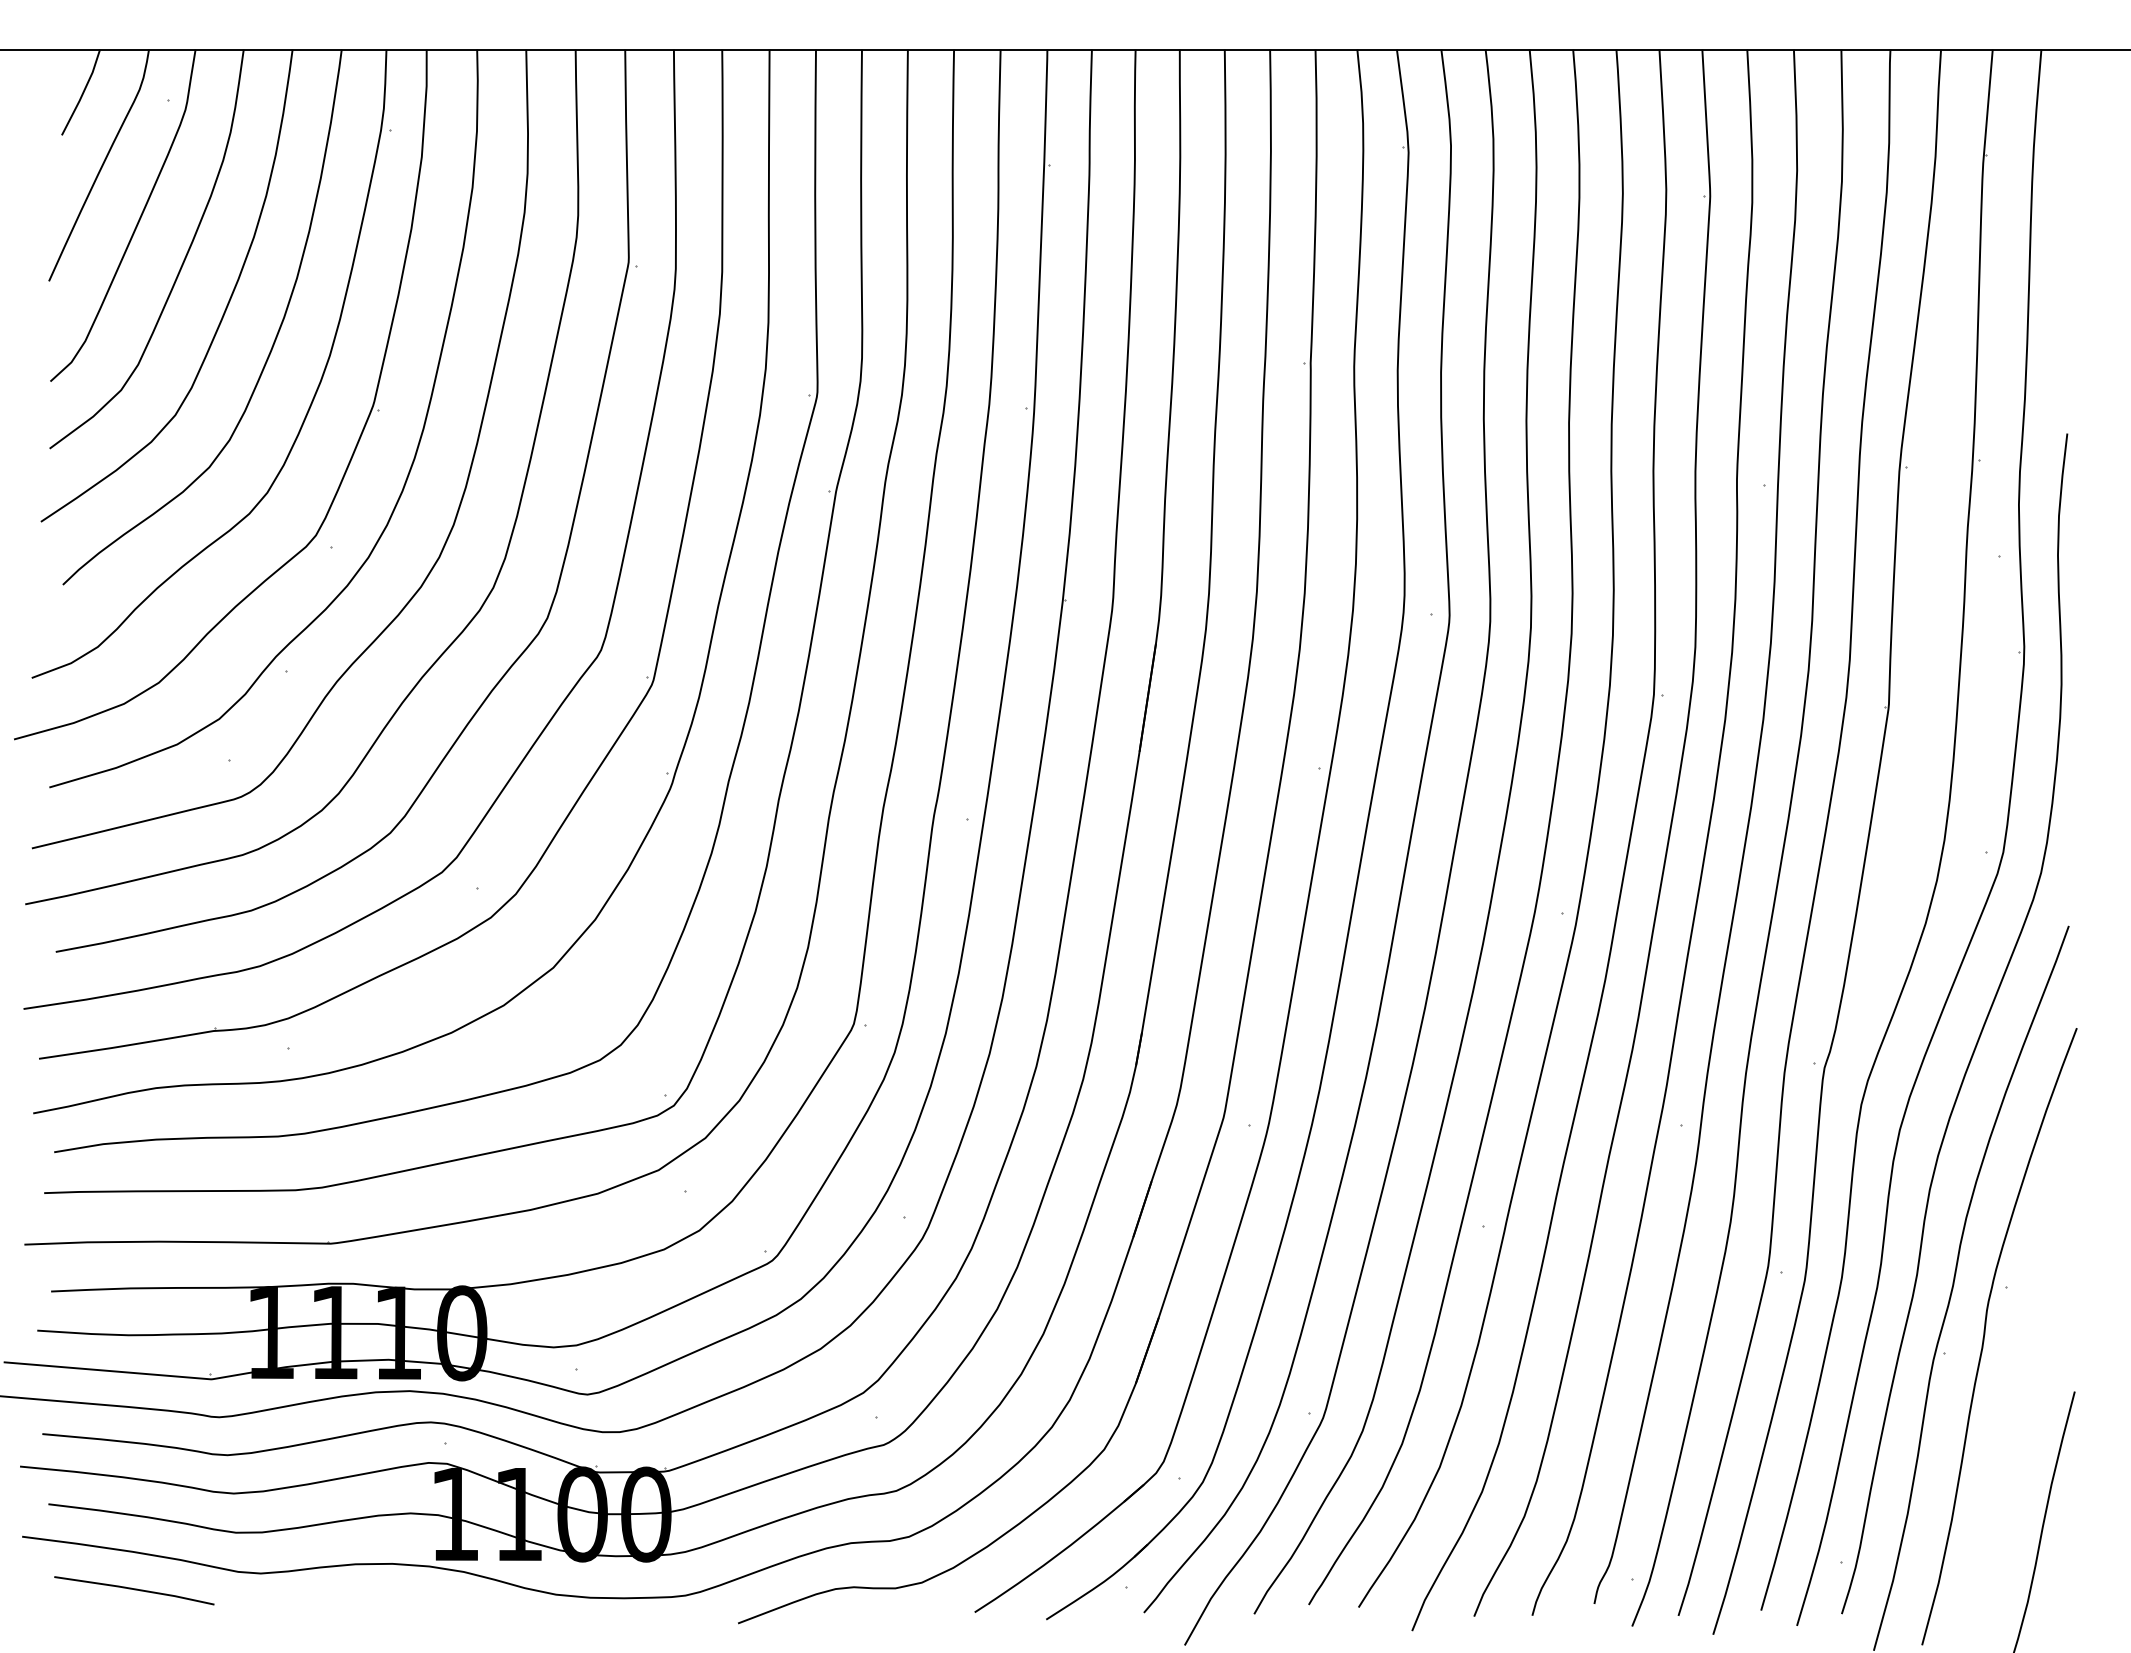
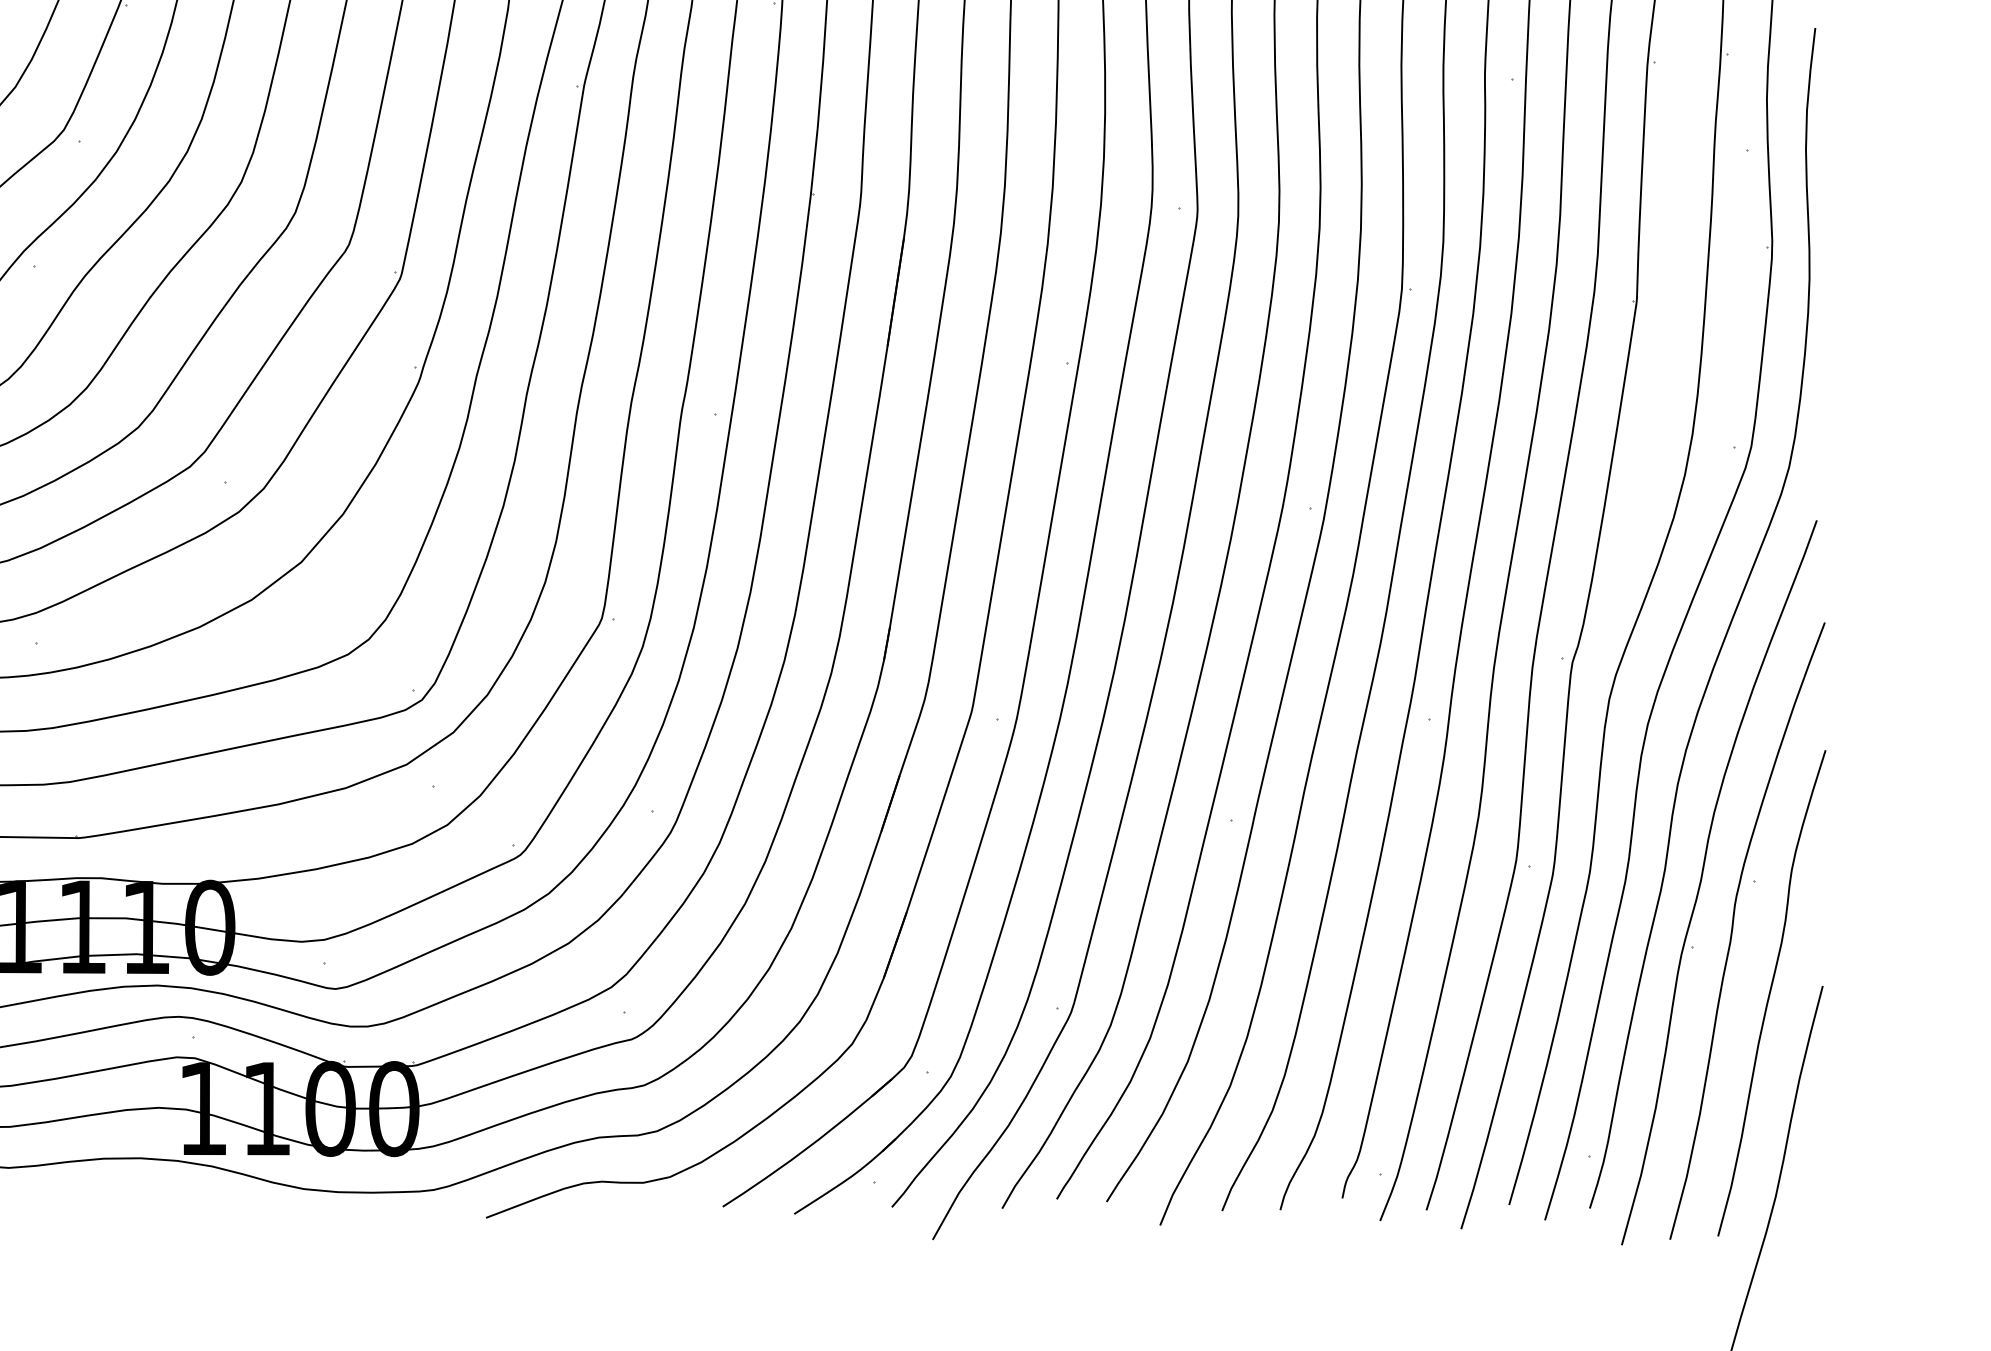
curve: (2023, 1397) -> (1771, 991), added

